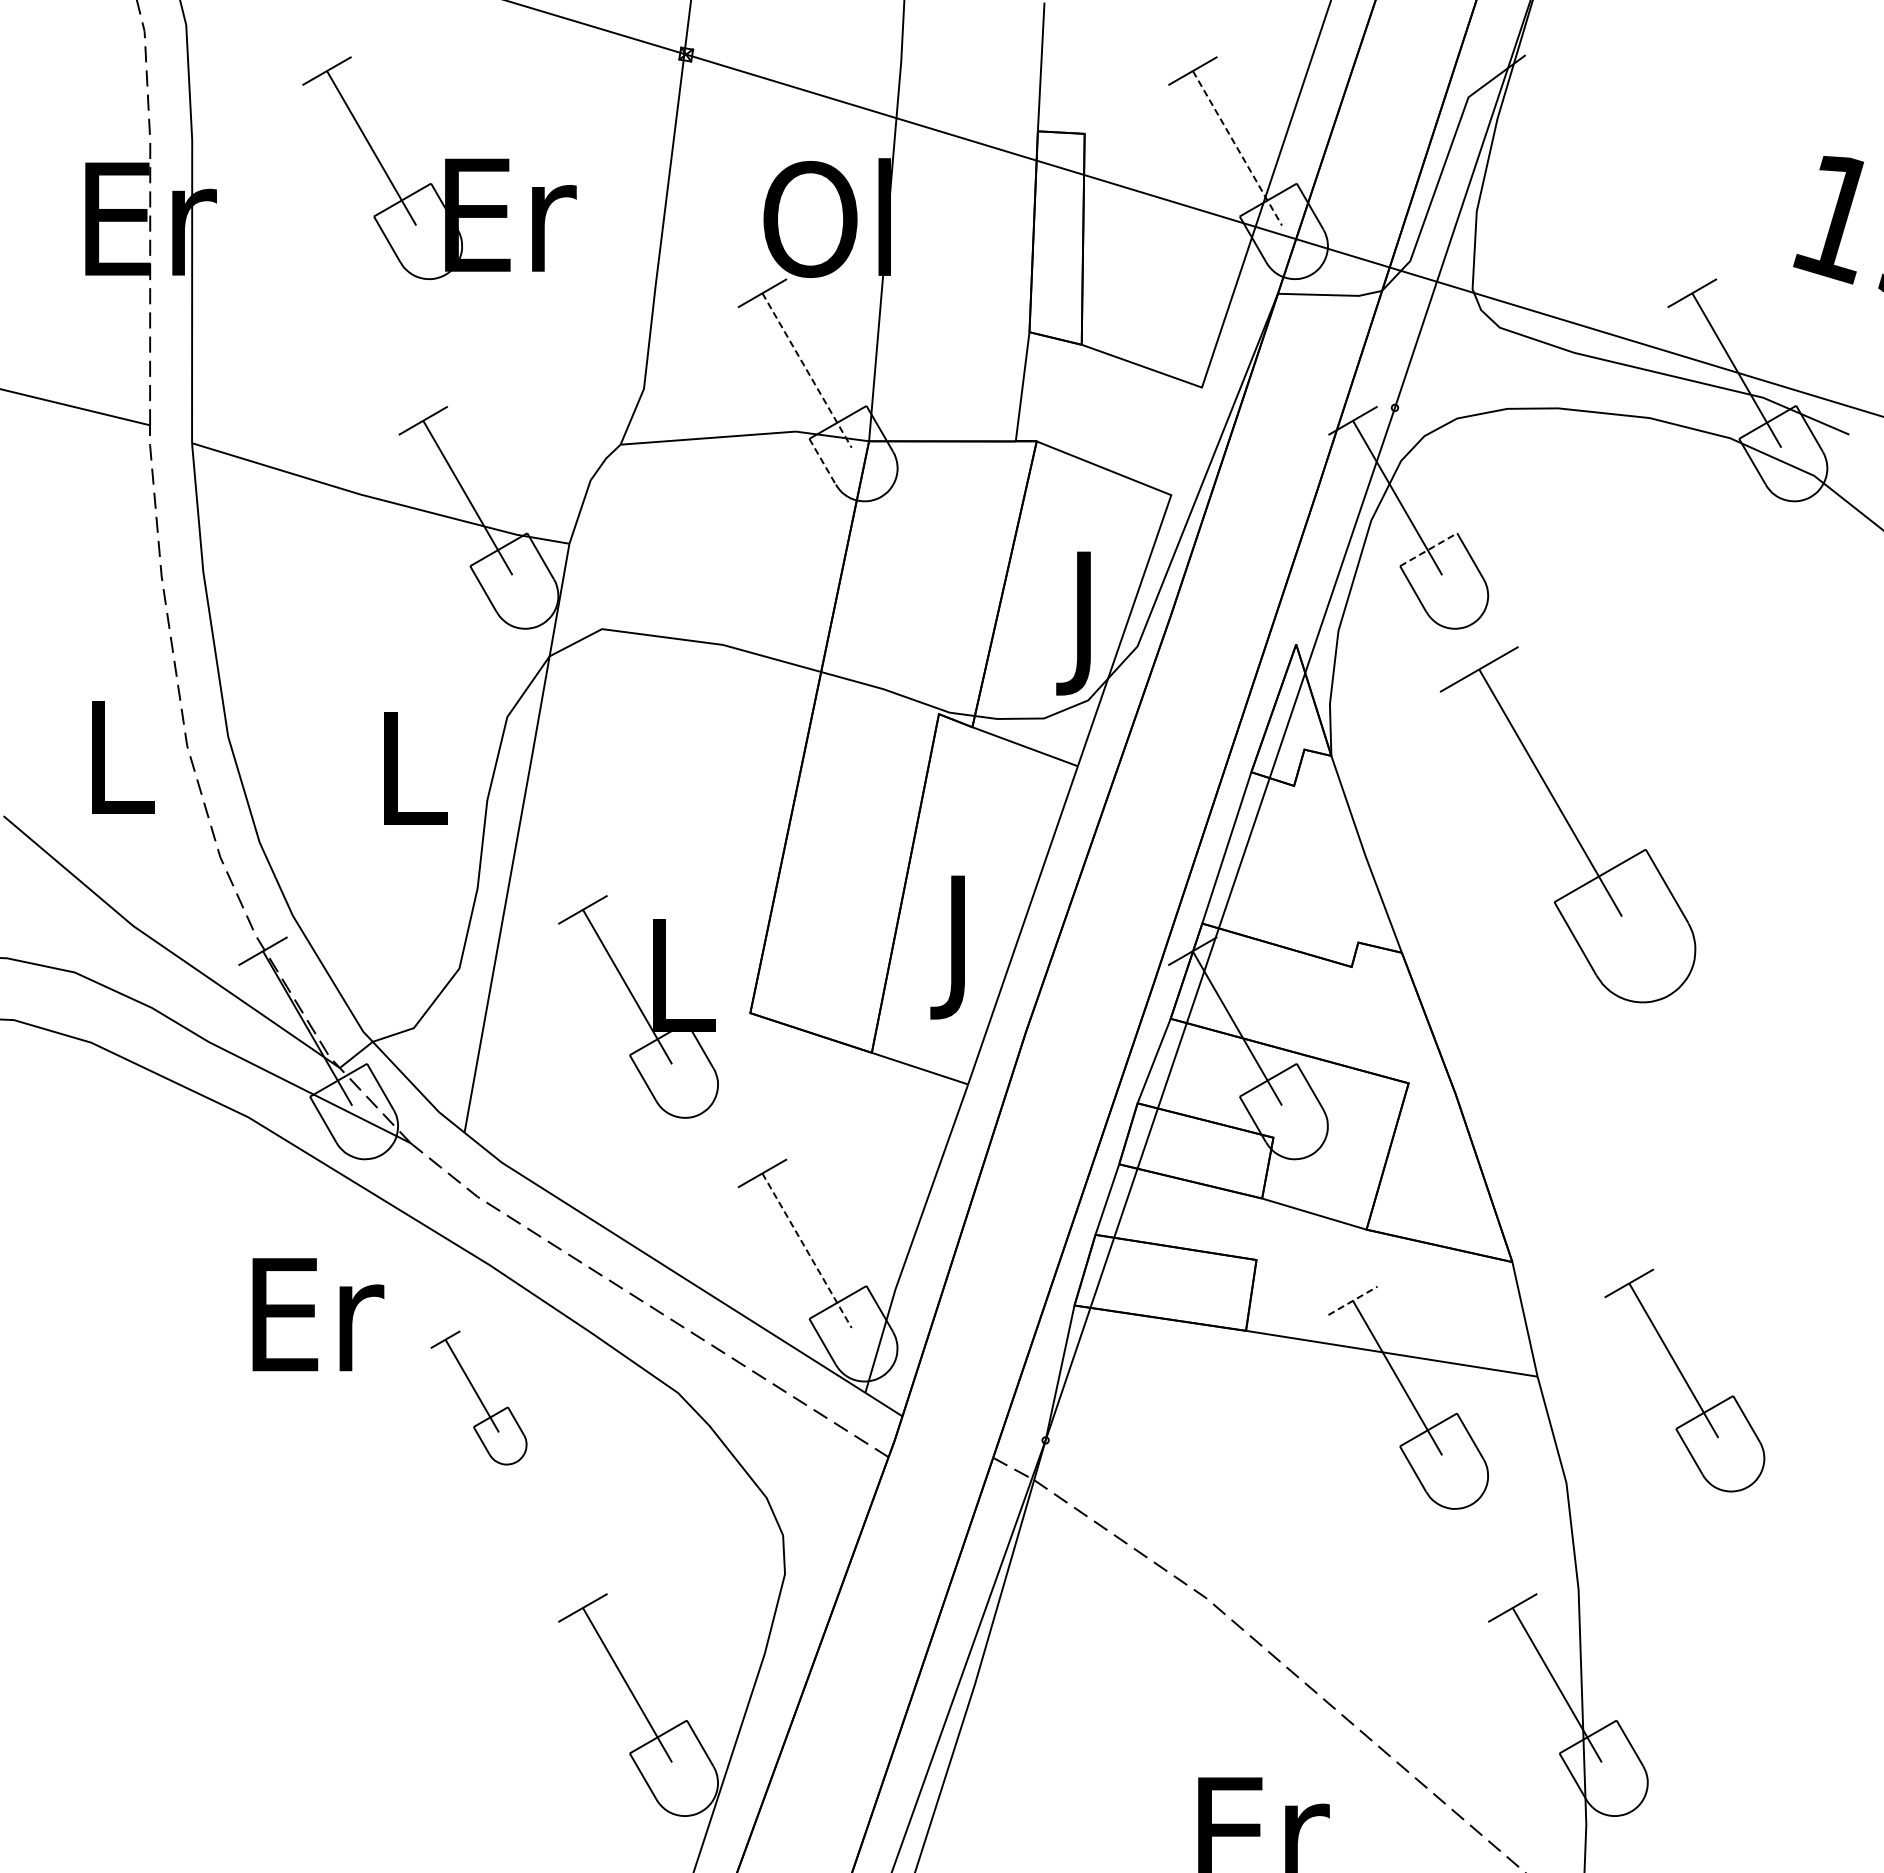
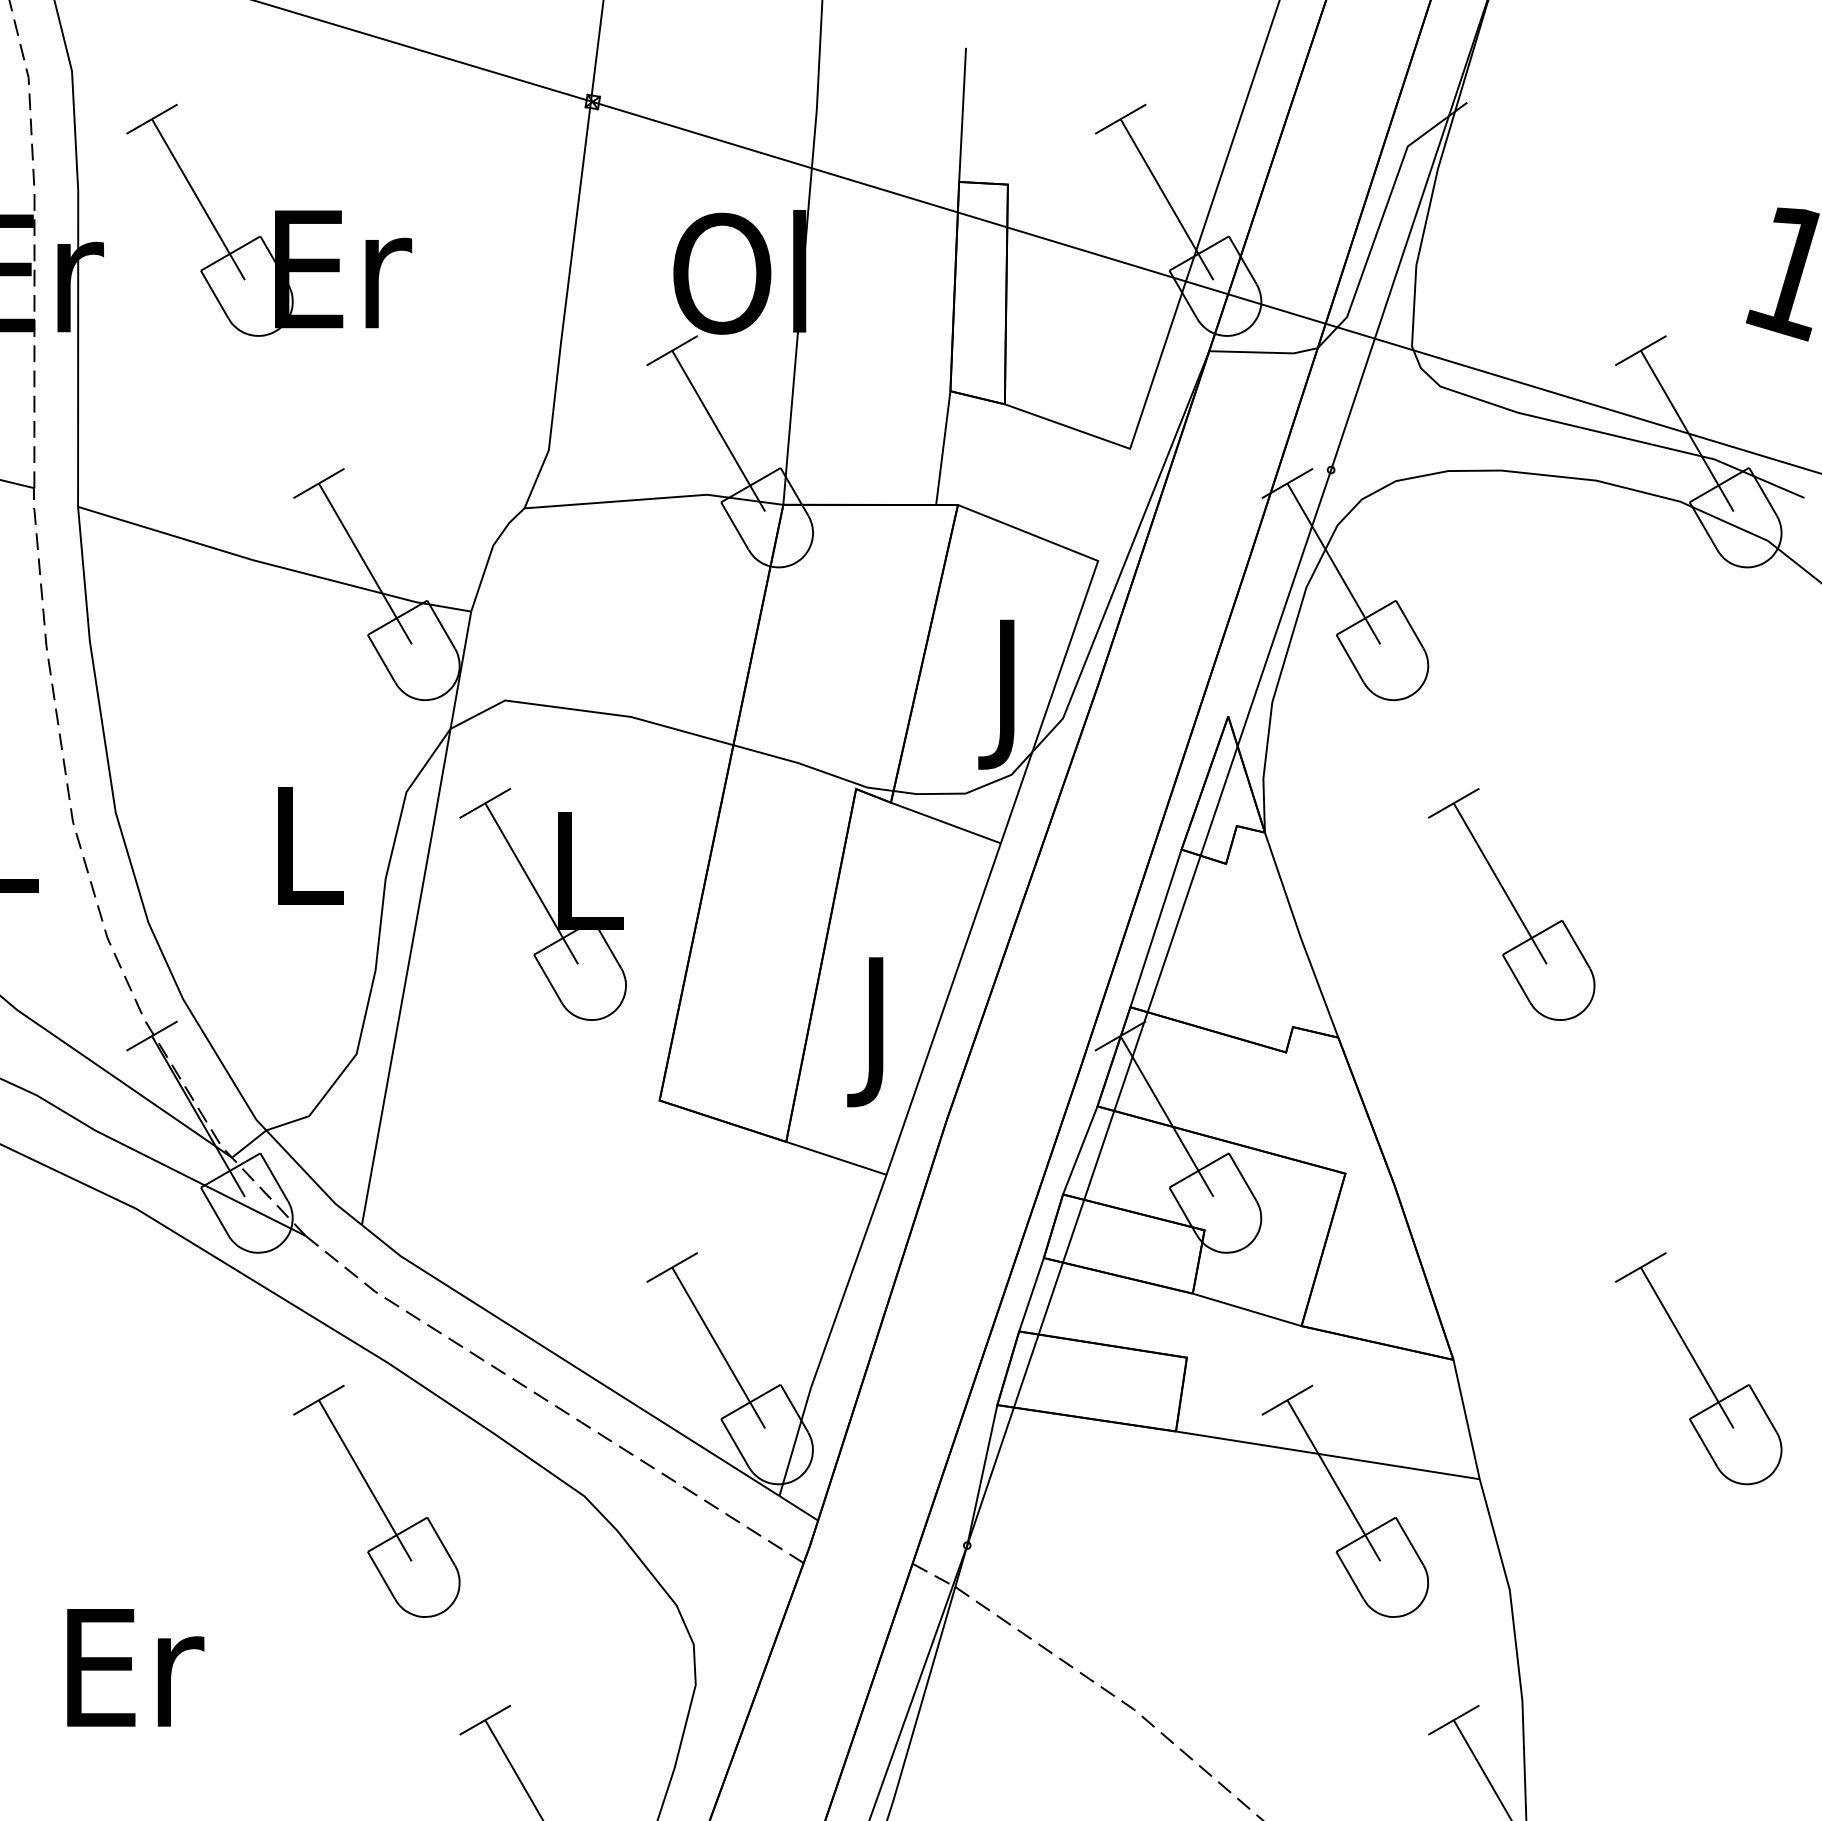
line: (1237, 148) -> (1167, 199), dashed -> solid
part: (439, 167) -> (269, 219), moved
line: (807, 370) -> (719, 431), dashed -> solid
line: (822, 462) -> (734, 526), dashed -> solid
line: (1428, 549) -> (1366, 617), dashed -> solid
part: (1568, 824) -> (1511, 904), size x0.62
part: (638, 1006) -> (543, 904), moved
line: (807, 1251) -> (719, 1348), dashed -> solid
line: (1353, 1300) -> (1287, 1399), dashed -> solid
text: (318, 1314) -> (135, 1667), moved
part: (1684, 1380) -> (1698, 1368), moved
part: (478, 1397) -> (376, 1500), size x1.67

